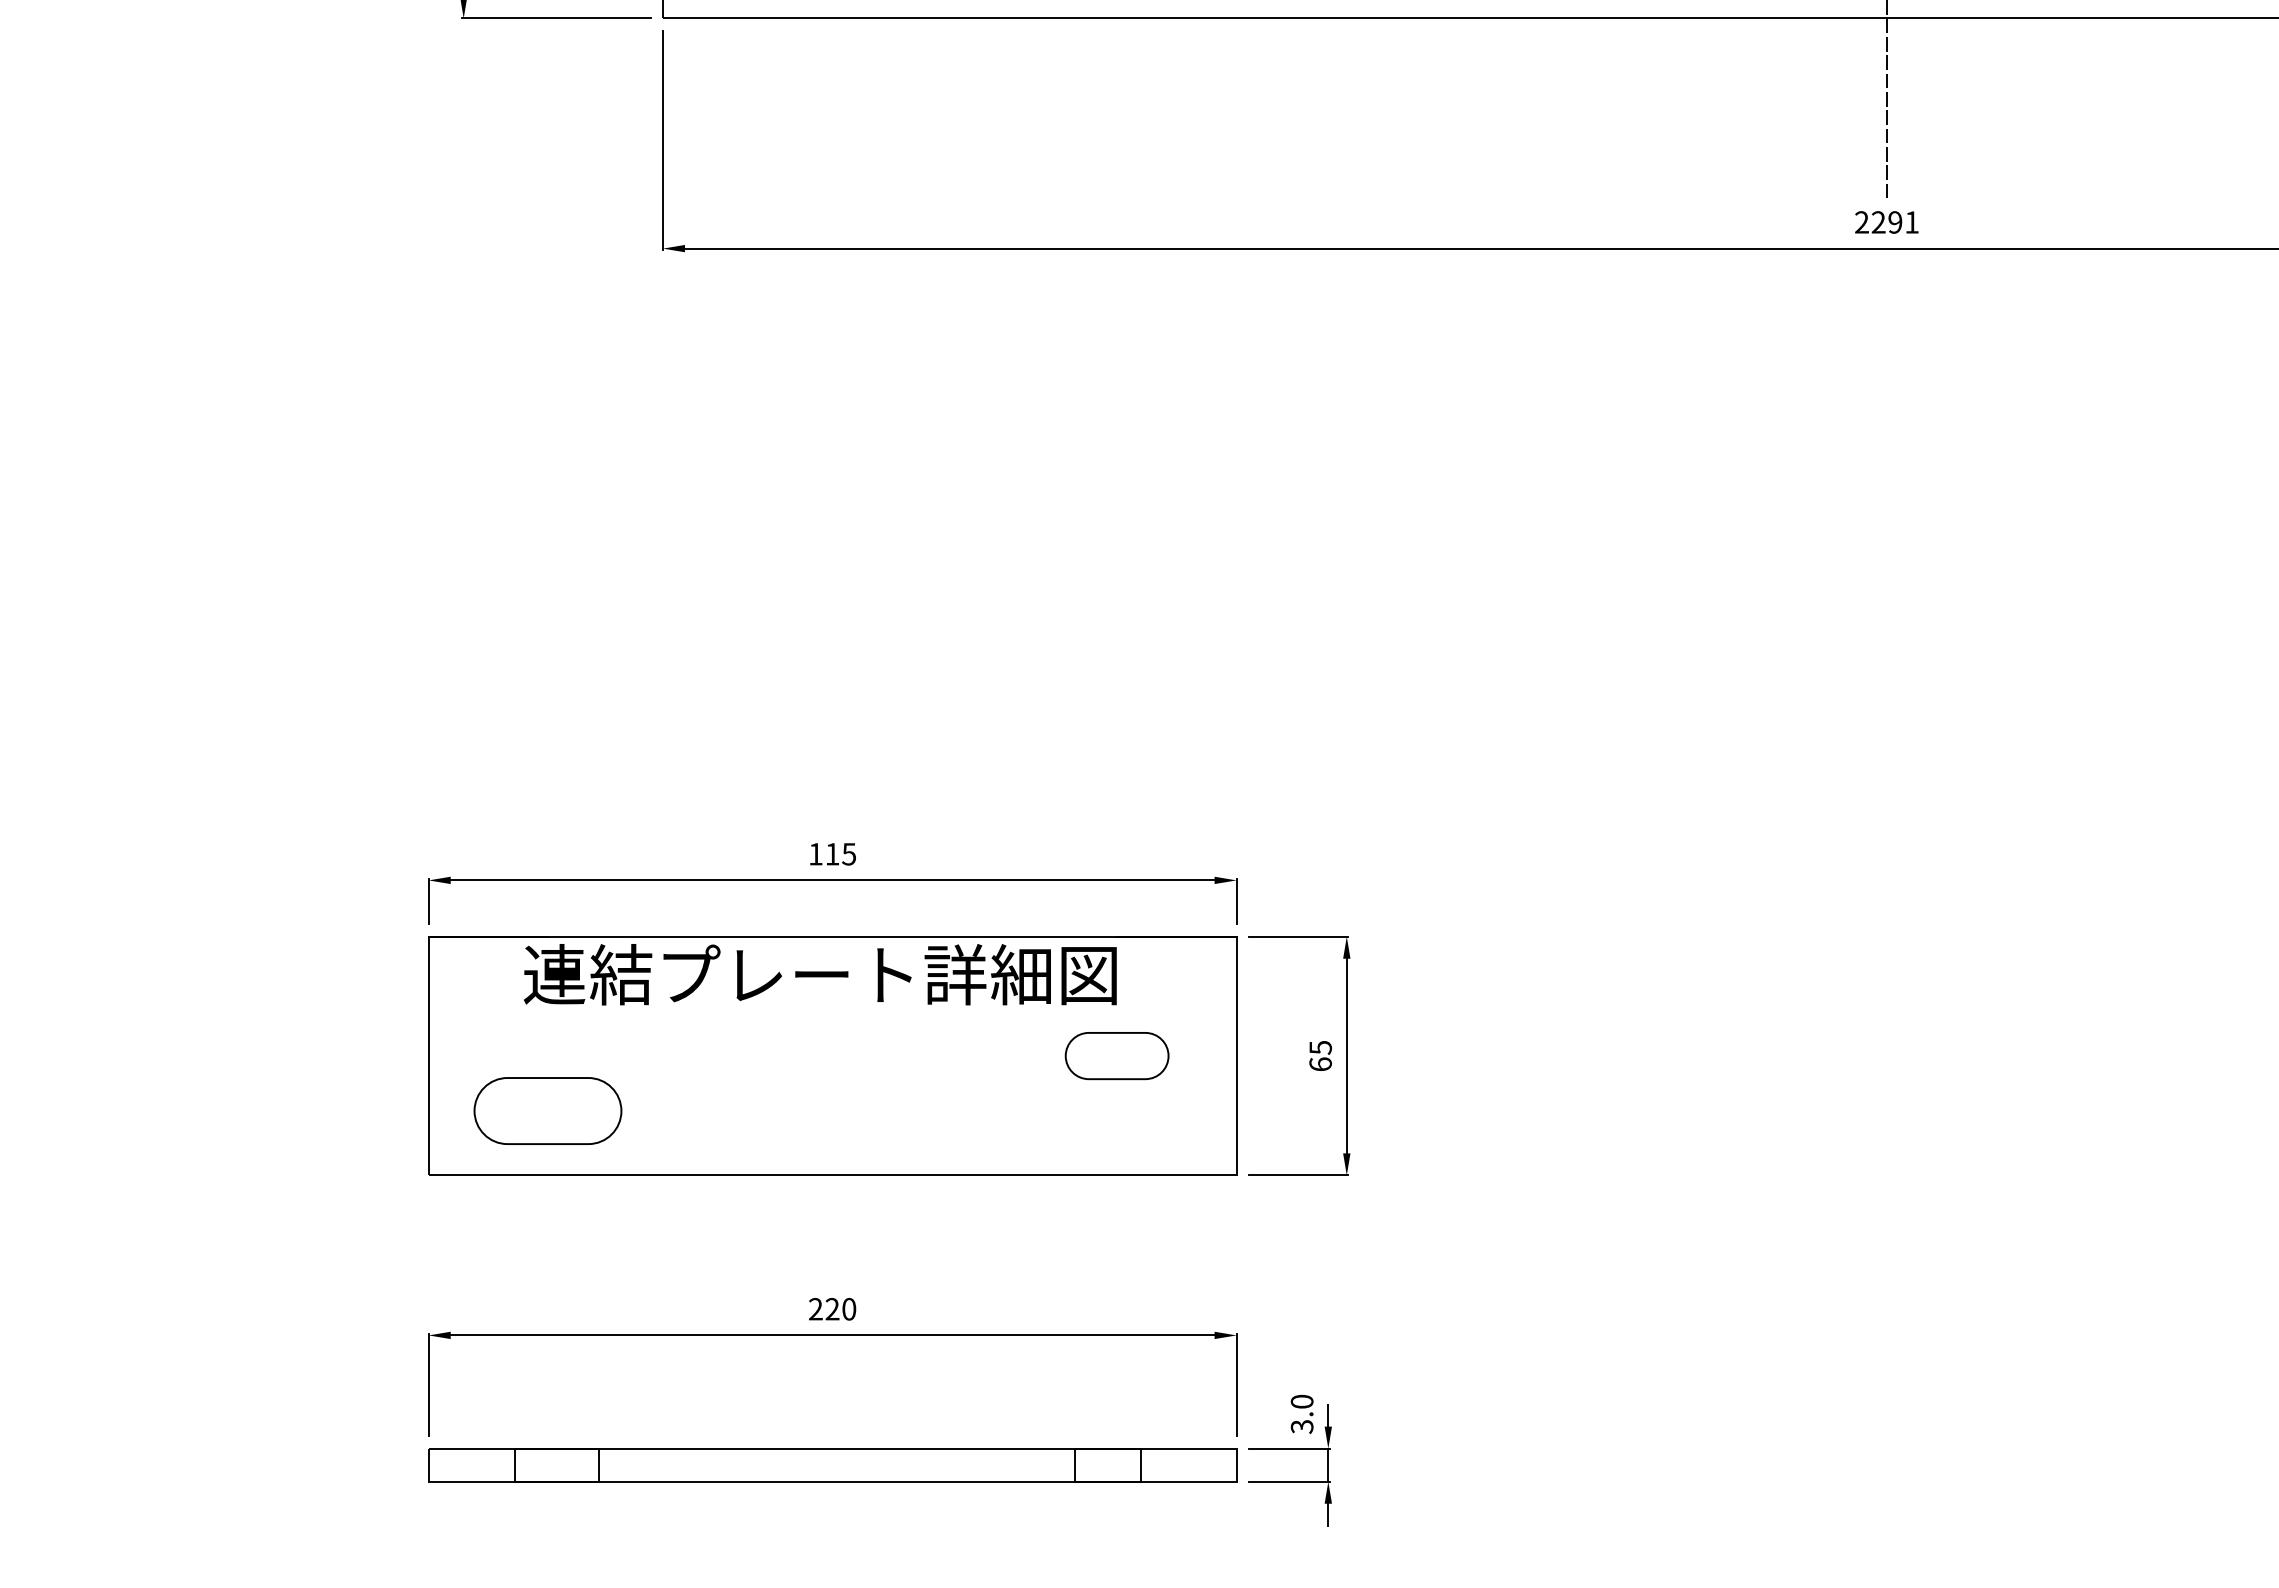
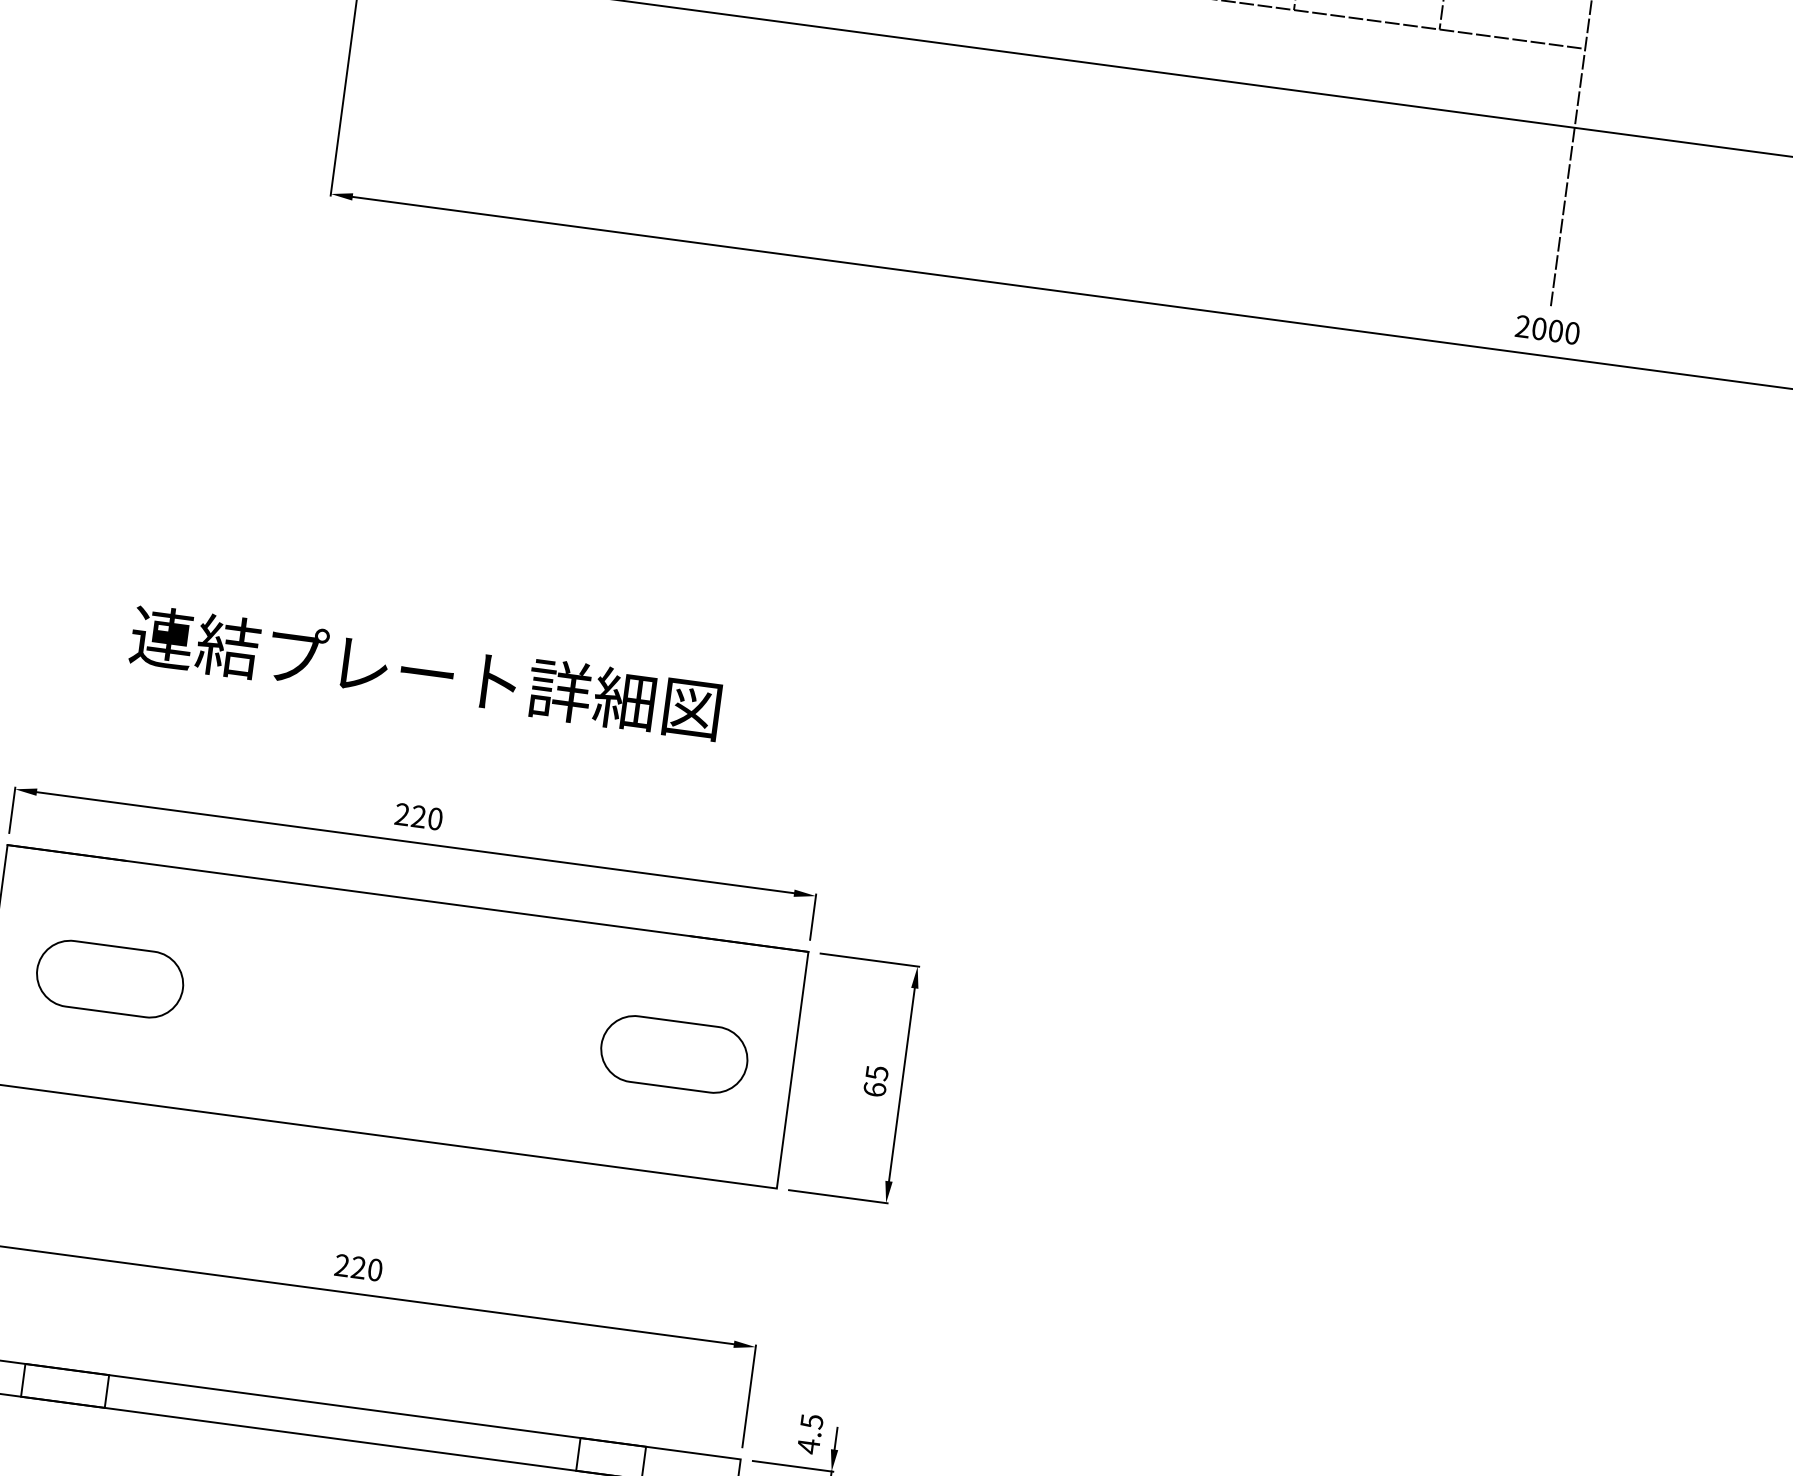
text: (1894, 222) -> (1555, 331), 2291 -> 2000
text: (832, 853) -> (418, 816), 115 -> 220
text: (820, 974) -> (425, 672), moved
part: (1116, 1055) -> (673, 1053), size x1.43
part: (547, 1110) -> (109, 978), moved
text: (1301, 1414) -> (809, 1434), 3.0 -> 4.5

